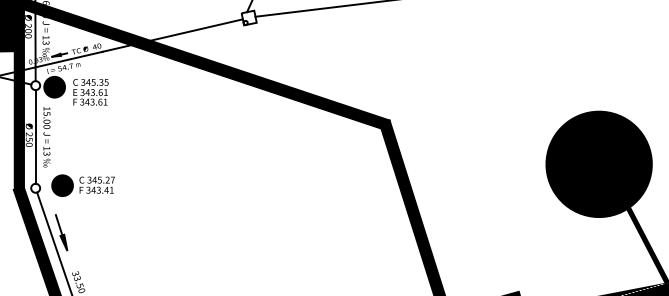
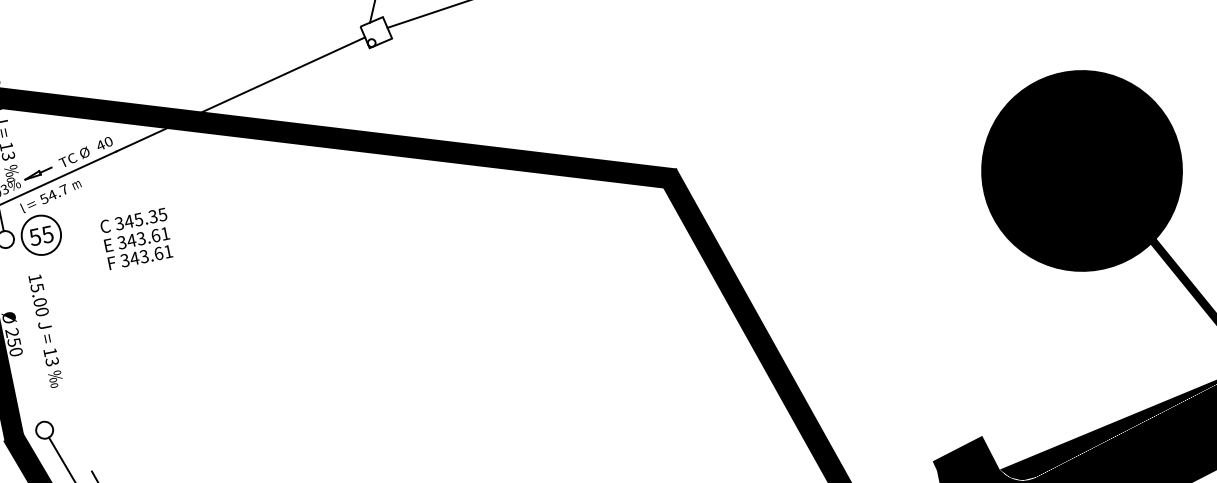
fill: (54, 86) -> (40, 234), removed
text: (90, 92) -> (136, 239), moved
line: (35, 136) -> (24, 334), removed
part: (82, 185) -> (130, 407), removed

